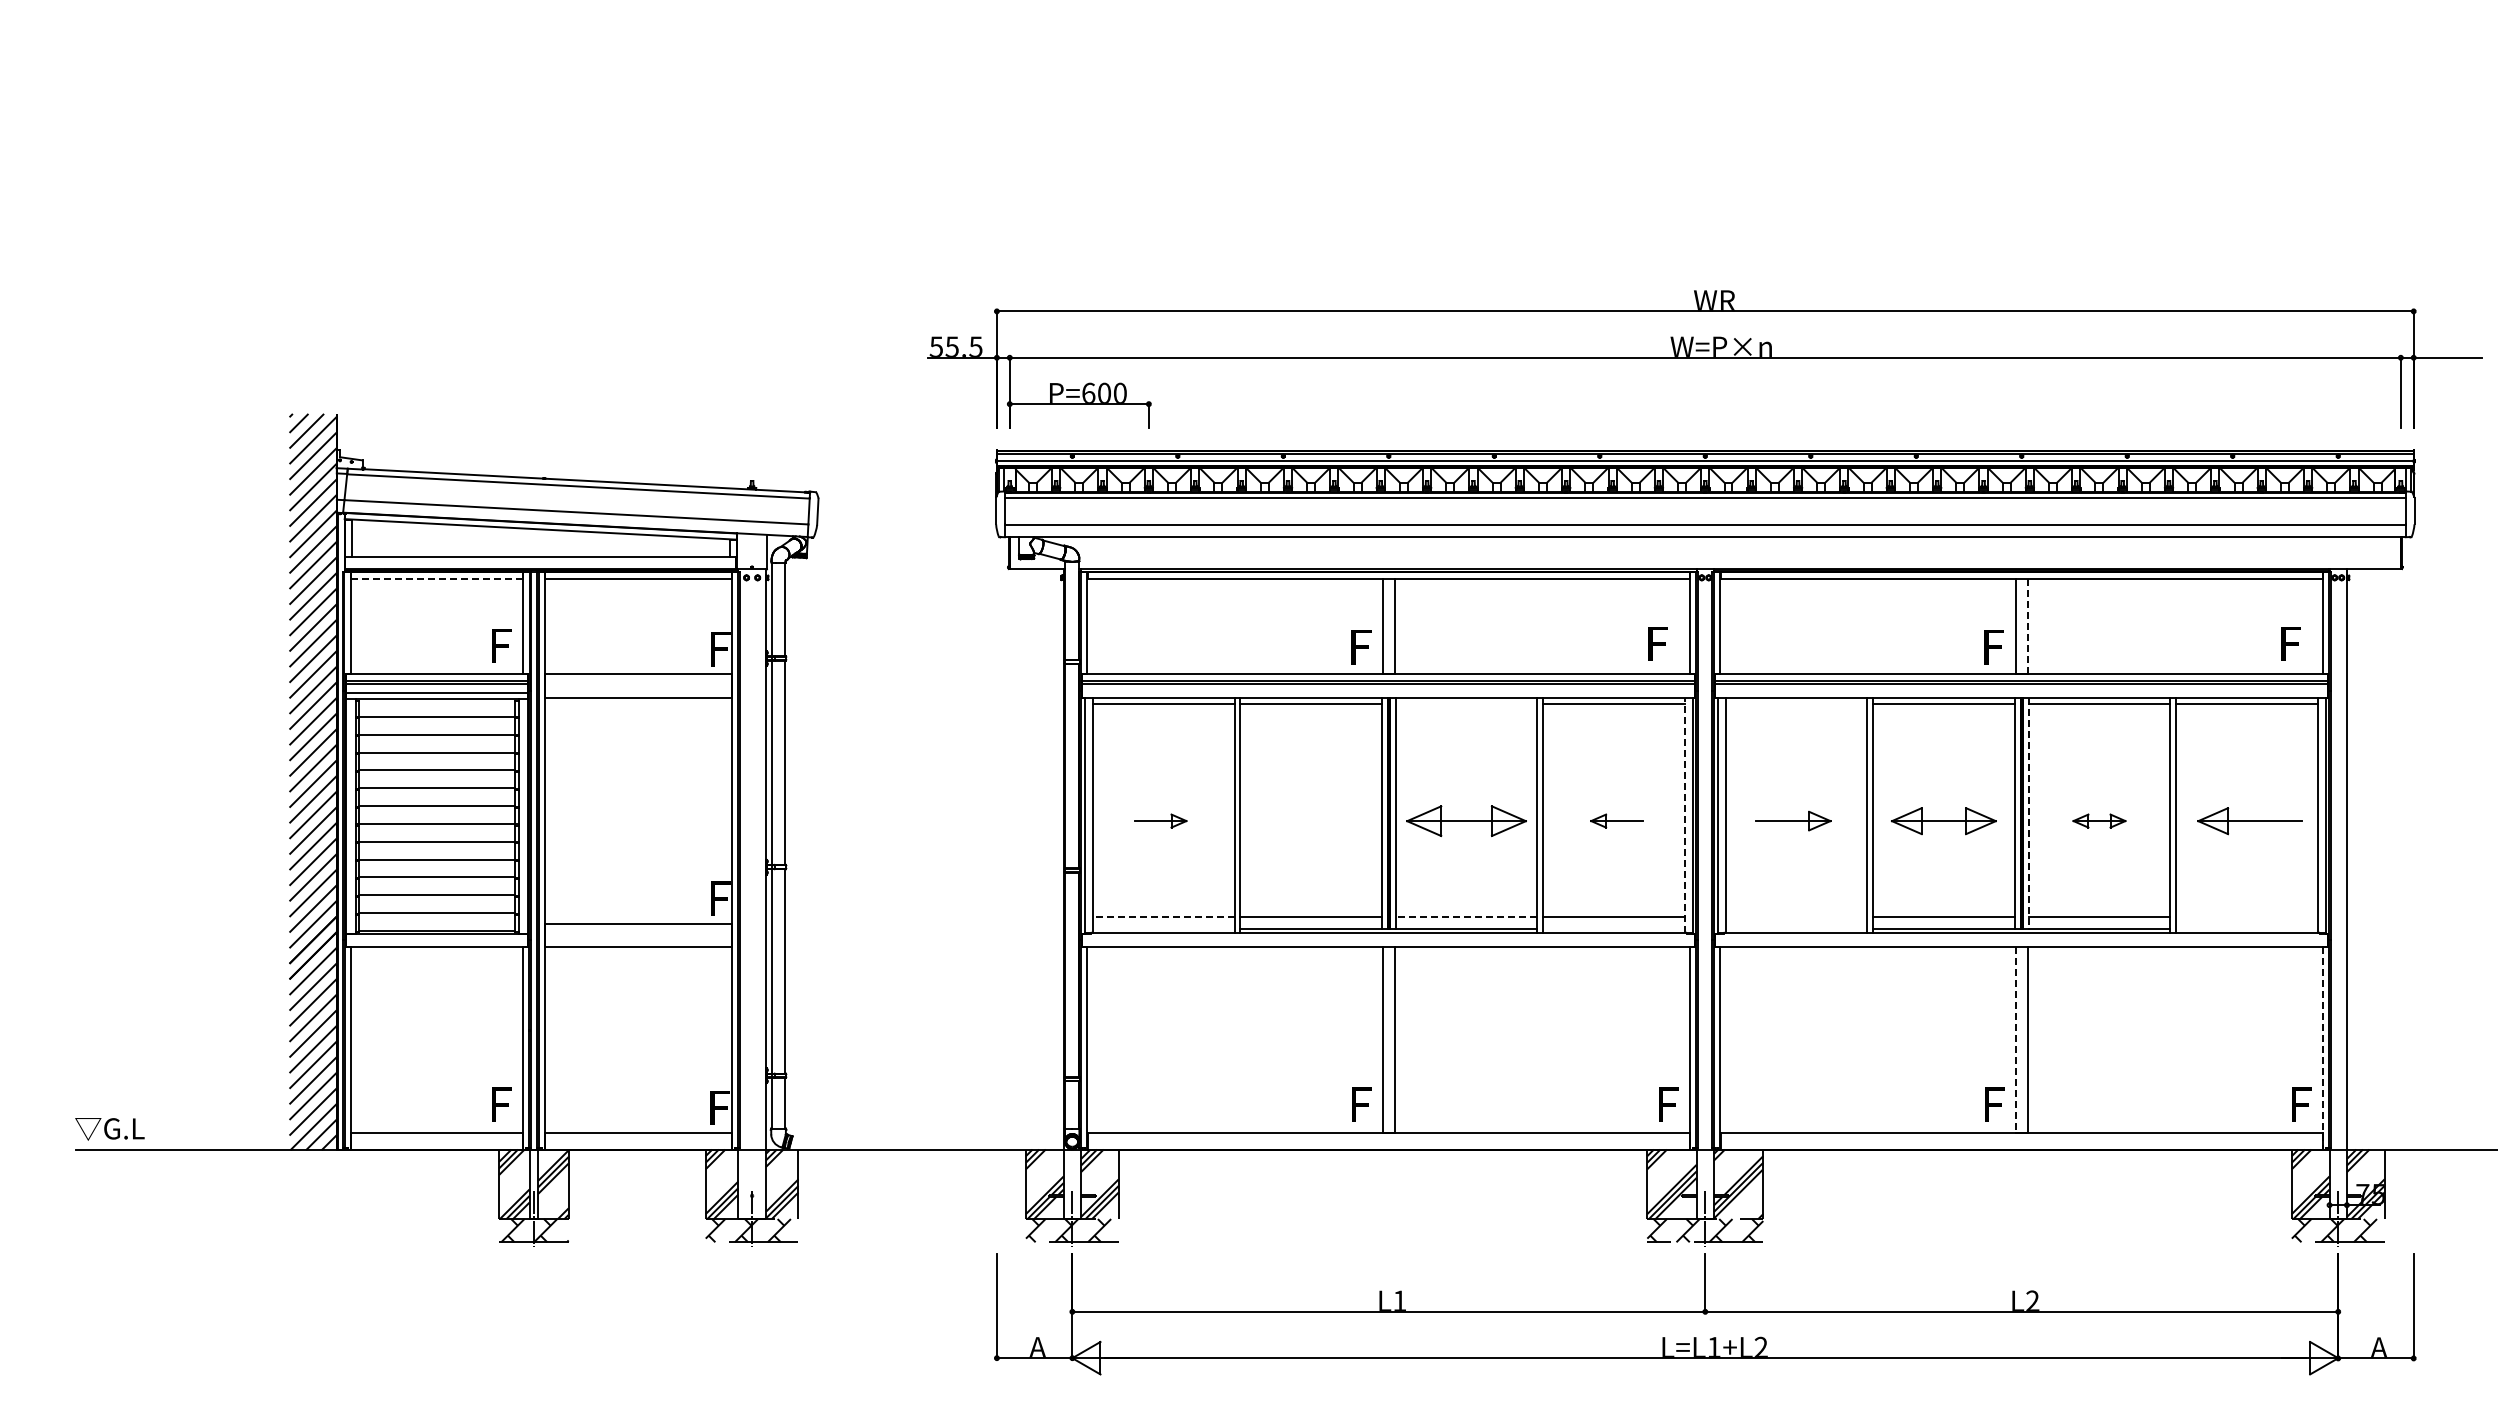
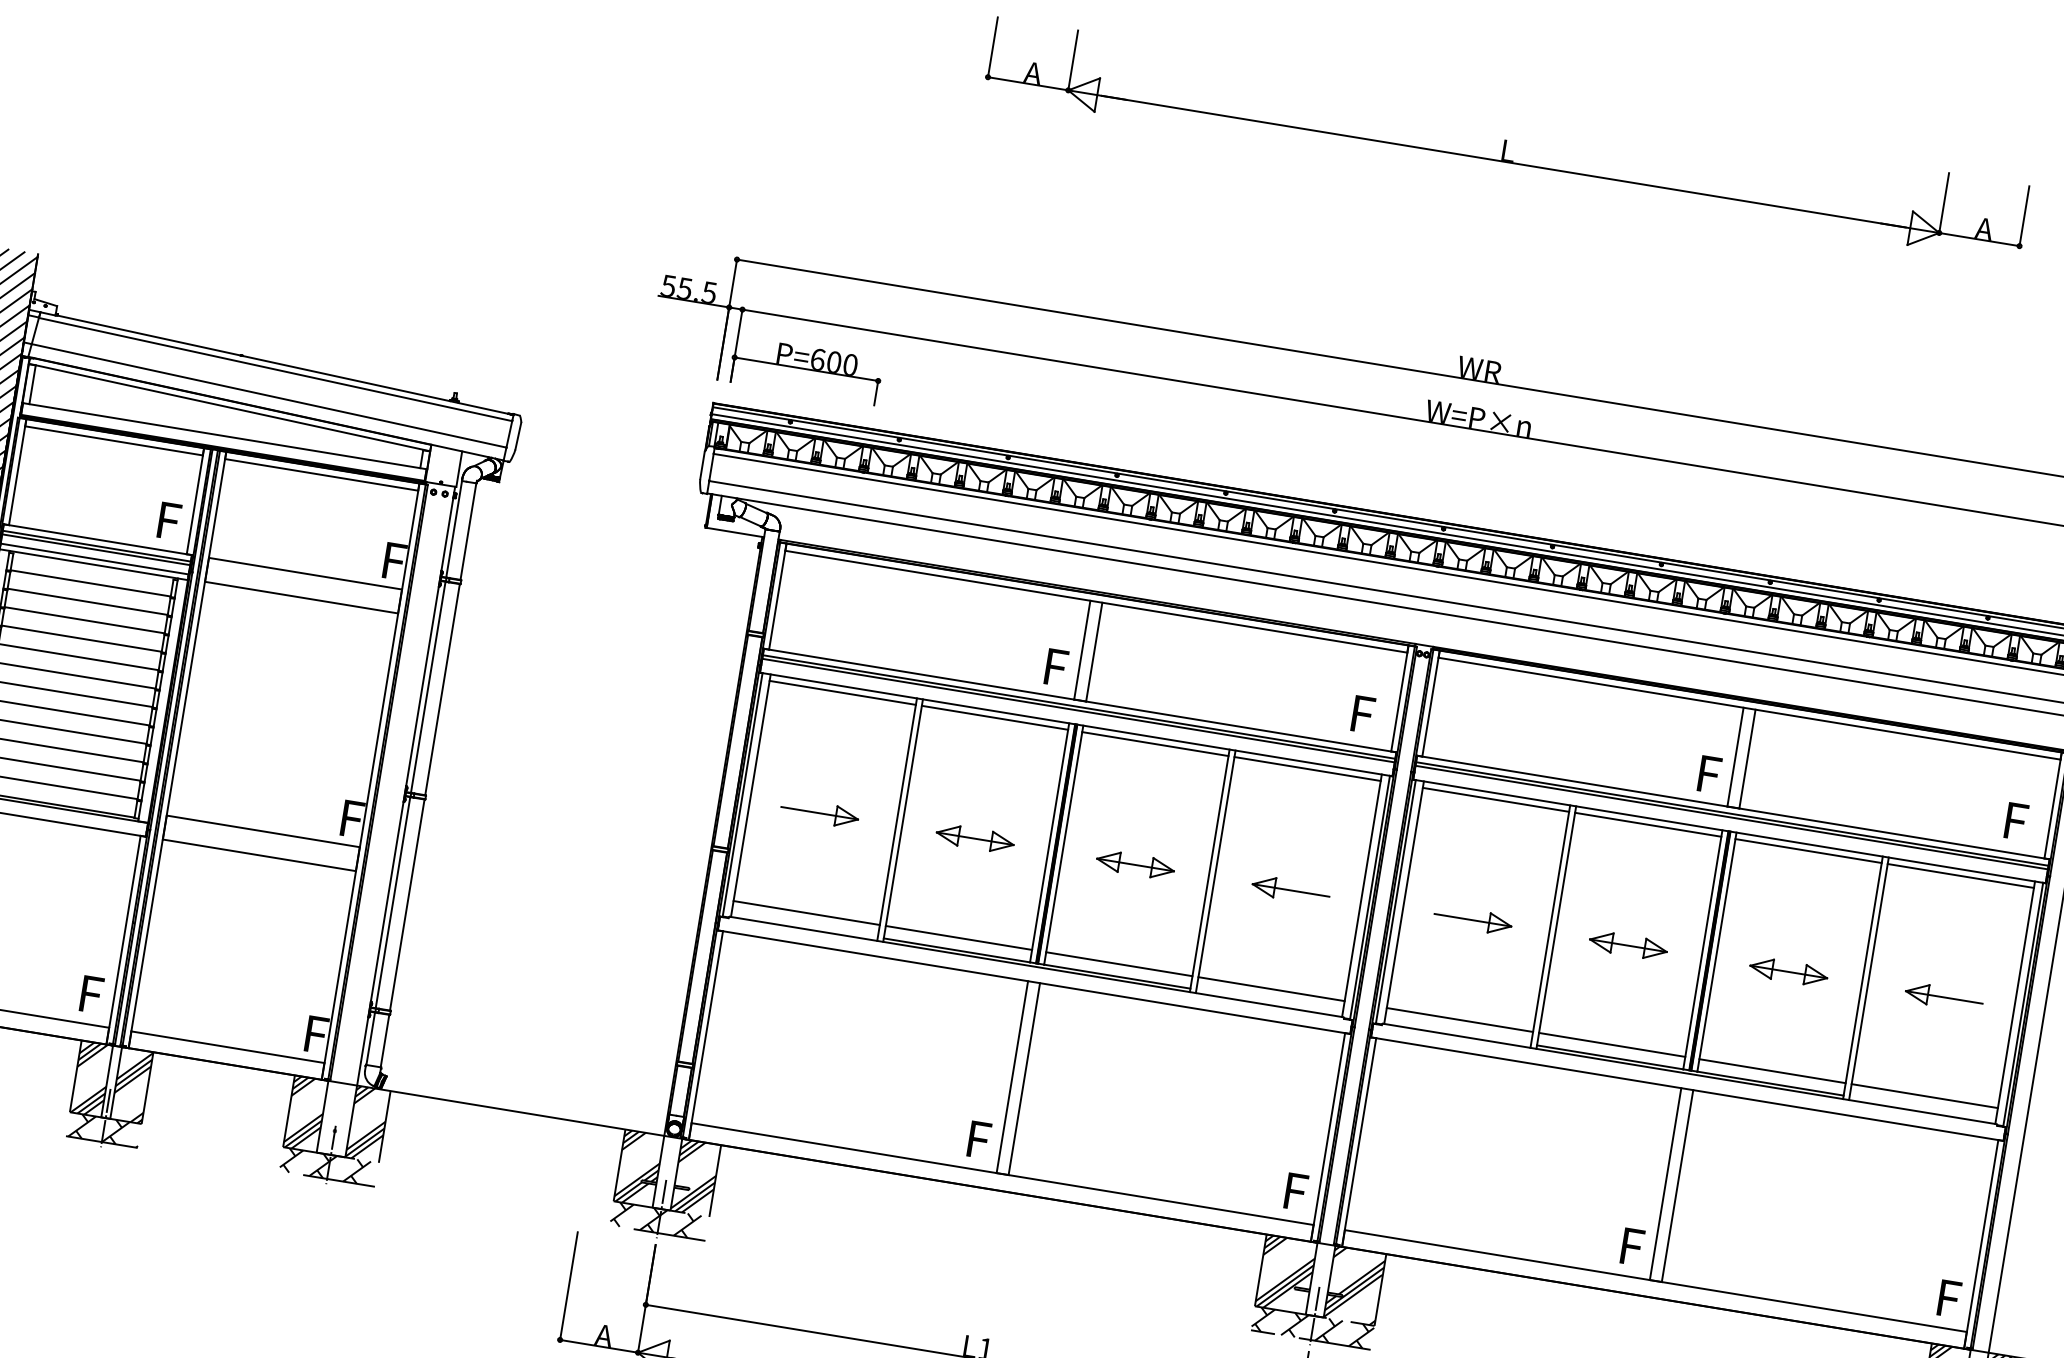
part: (1704, 79) -> (1506, 139), added
line: (436, 578) -> (113, 440), dashed -> solid
line: (2027, 626) -> (1747, 758), dashed -> solid
line: (1466, 703) -> (1155, 743), added
line: (1796, 703) -> (1495, 799), added
line: (2028, 813) -> (1716, 952), dashed -> solid
line: (1684, 814) -> (1361, 895), dashed -> solid
part: (1160, 820) -> (819, 812), size x1.43
part: (1311, 820) -> (975, 838), added
part: (1466, 820) -> (1135, 864), size x0.62
part: (1616, 820) -> (1290, 889), size x1.43
part: (1944, 820) -> (1628, 945), size x0.71
part: (2099, 820) -> (1788, 971), size x1.43
part: (2249, 820) -> (1943, 996), size x0.71
line: (1163, 917) -> (806, 913), dashed -> solid
line: (1466, 917) -> (1119, 964), dashed -> solid
line: (1796, 917) -> (1459, 1020), added
line: (2246, 917) -> (1924, 1096), added
line: (2015, 1040) -> (1665, 1184), dashed -> solid
line: (2323, 1048) -> (1981, 1244), dashed -> solid

